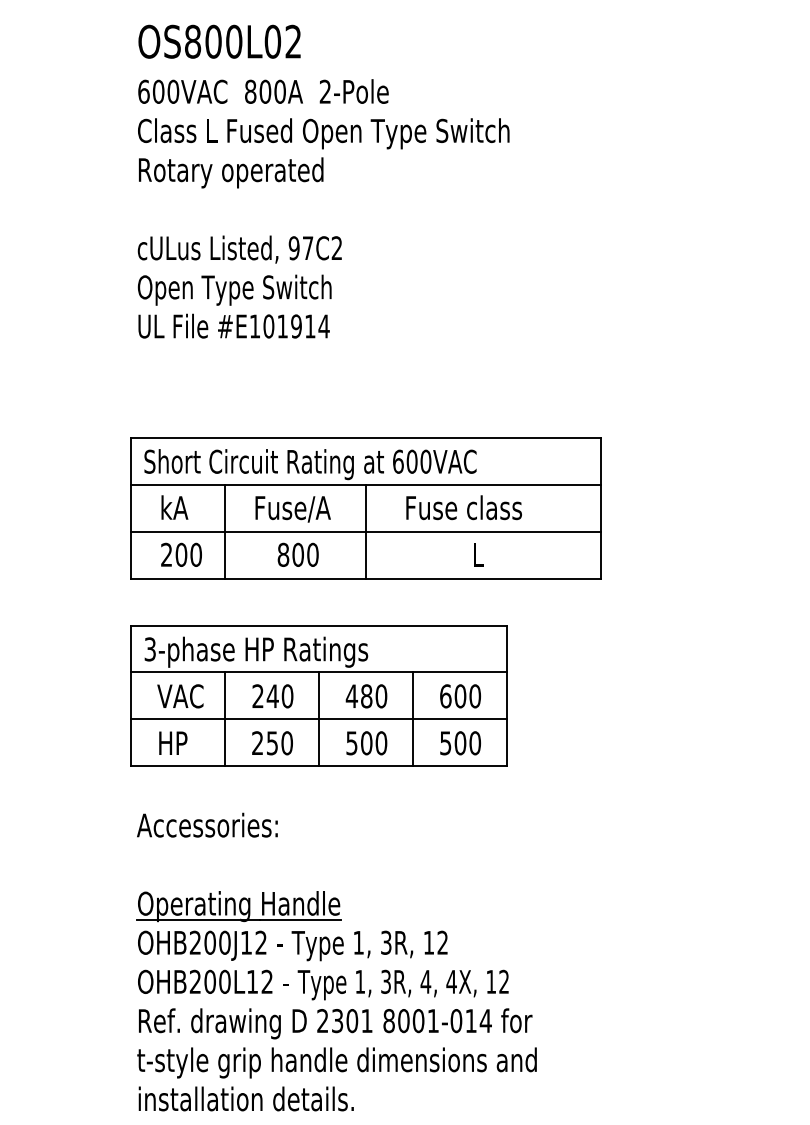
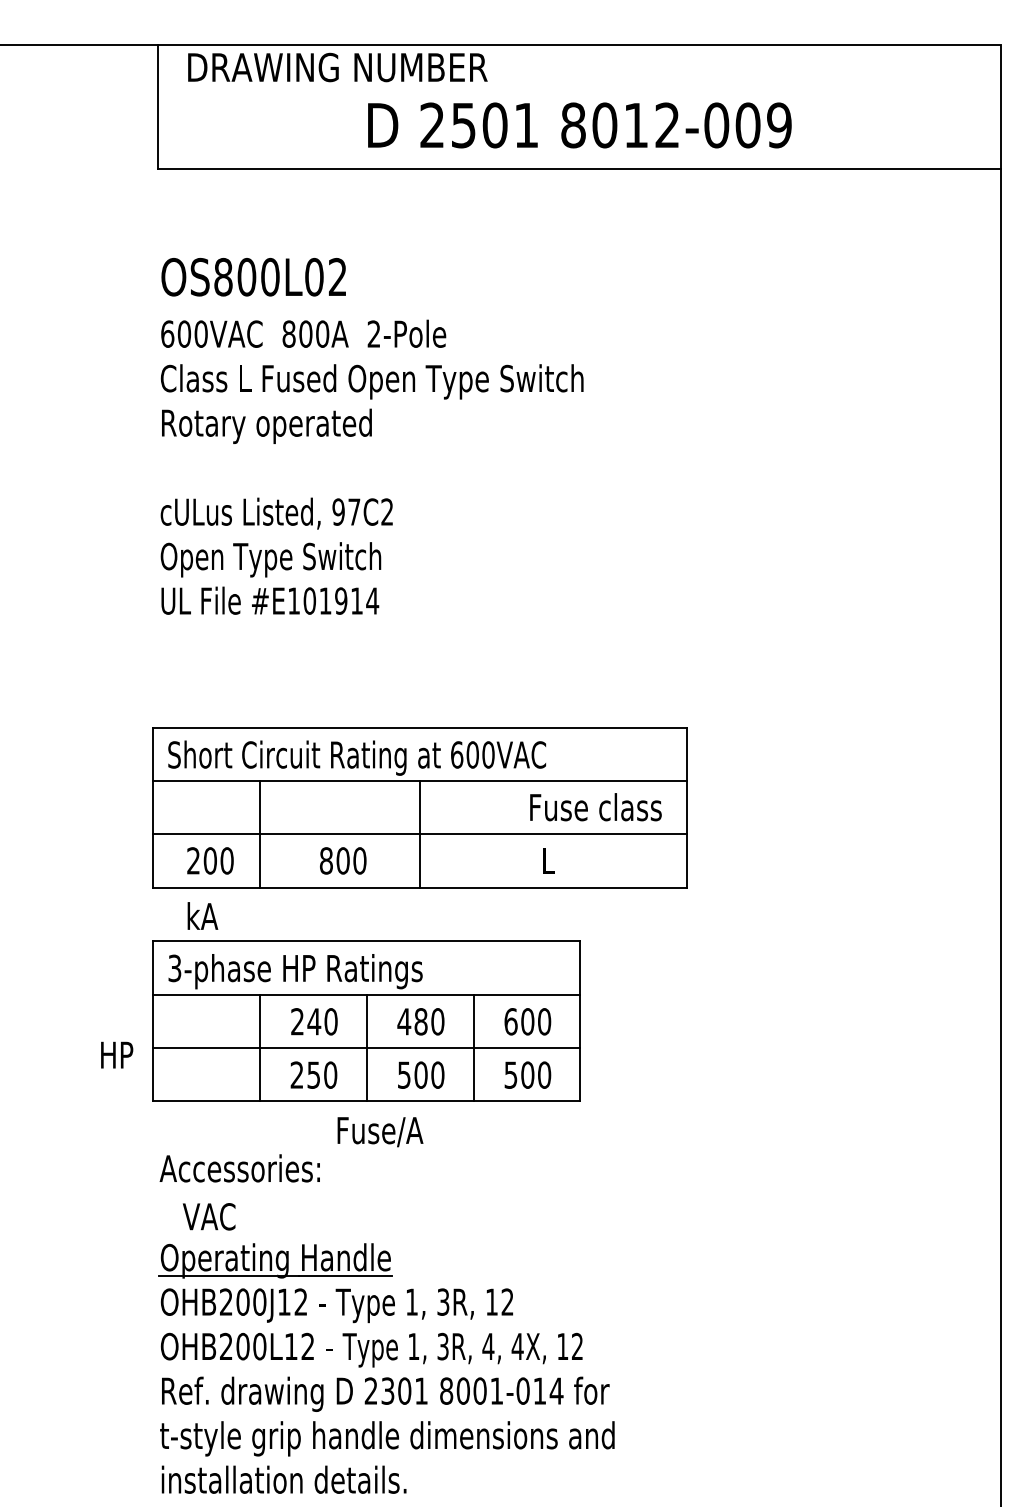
text: (174, 507) -> (202, 915), moved
text: (463, 507) -> (595, 807), moved
text: (293, 509) -> (380, 1132), moved
text: (180, 696) -> (209, 1216), moved
text: (173, 742) -> (117, 1054), moved

